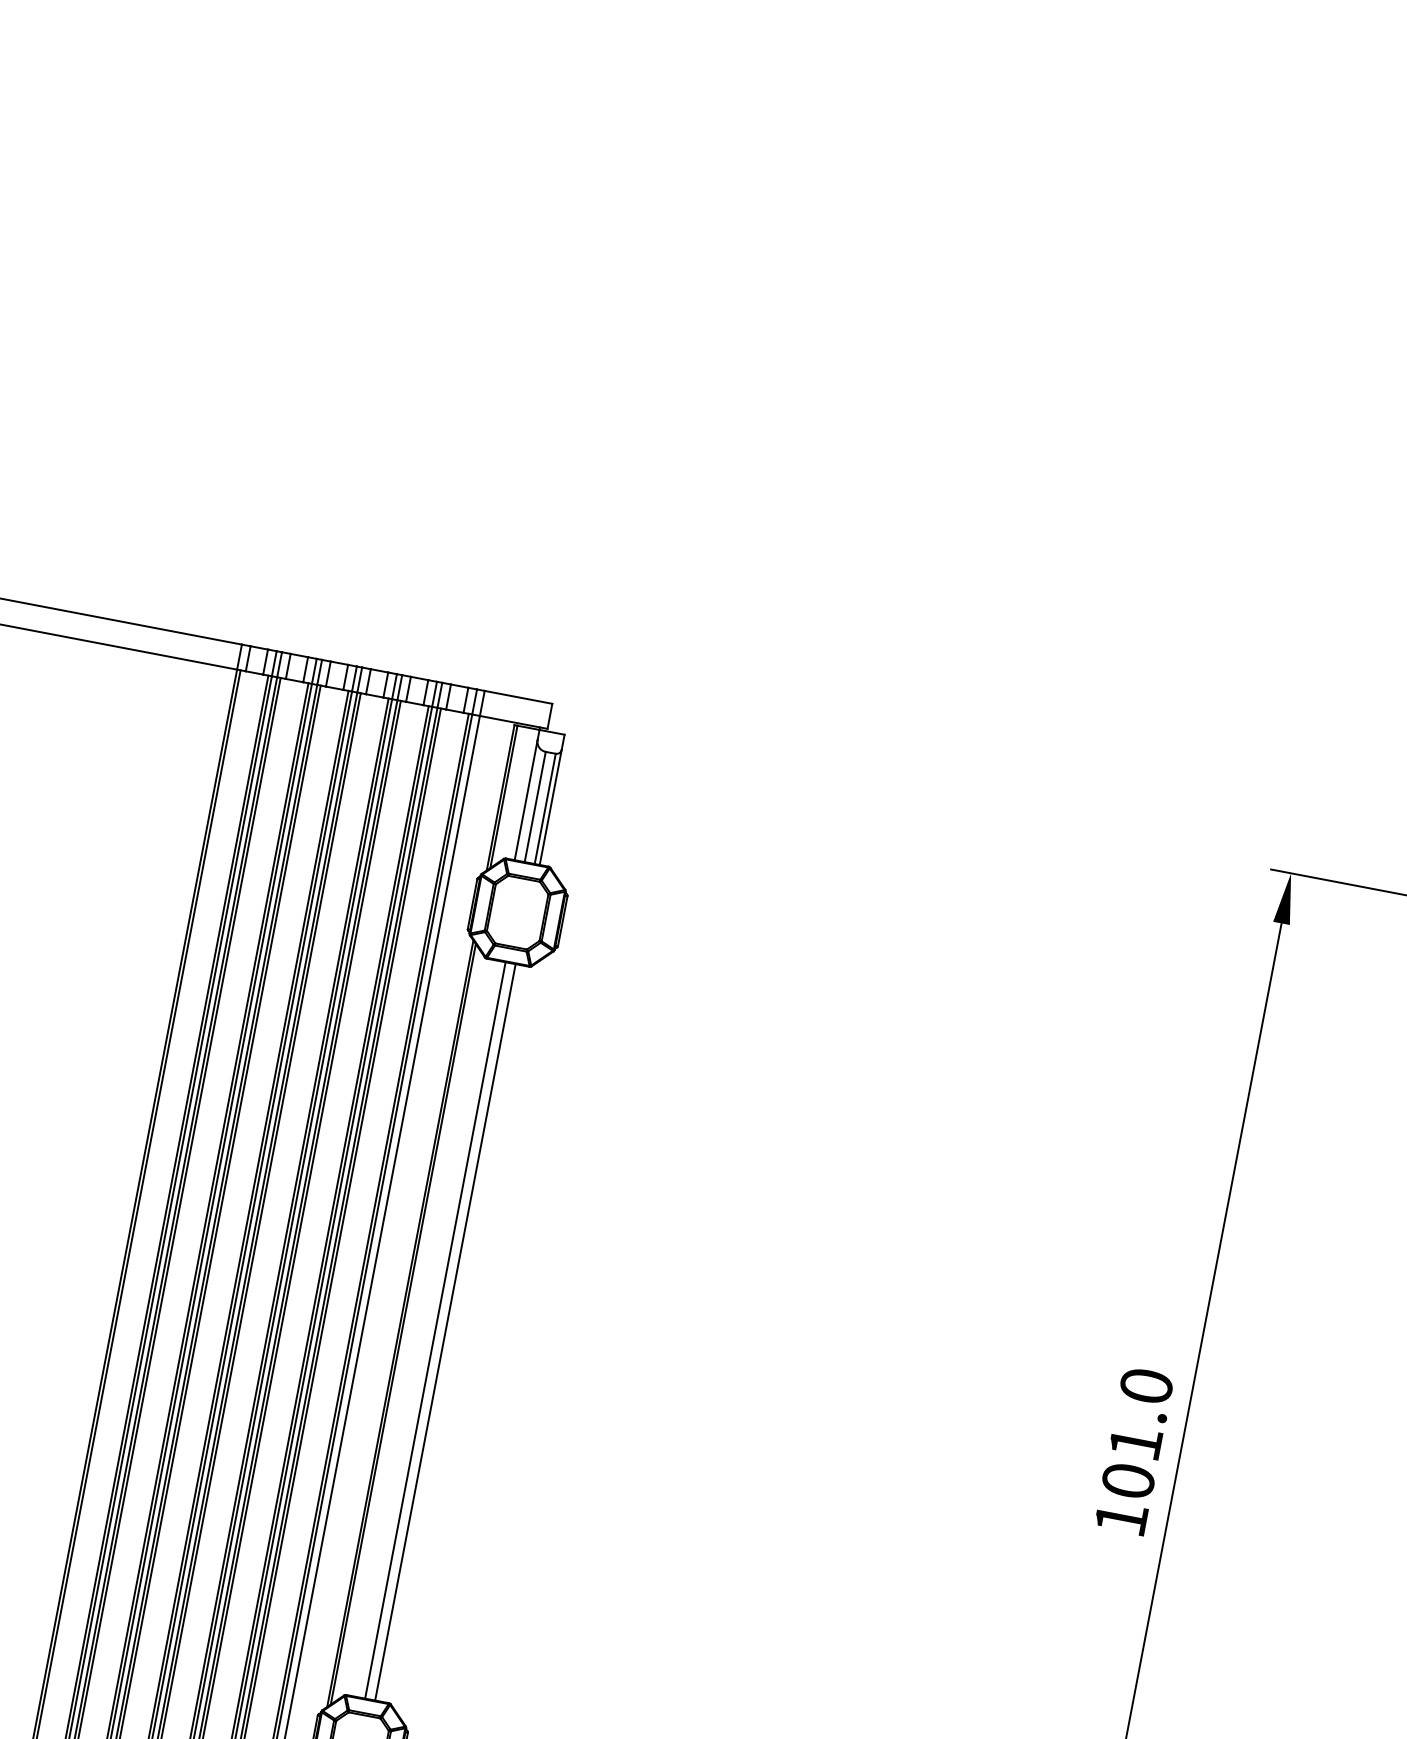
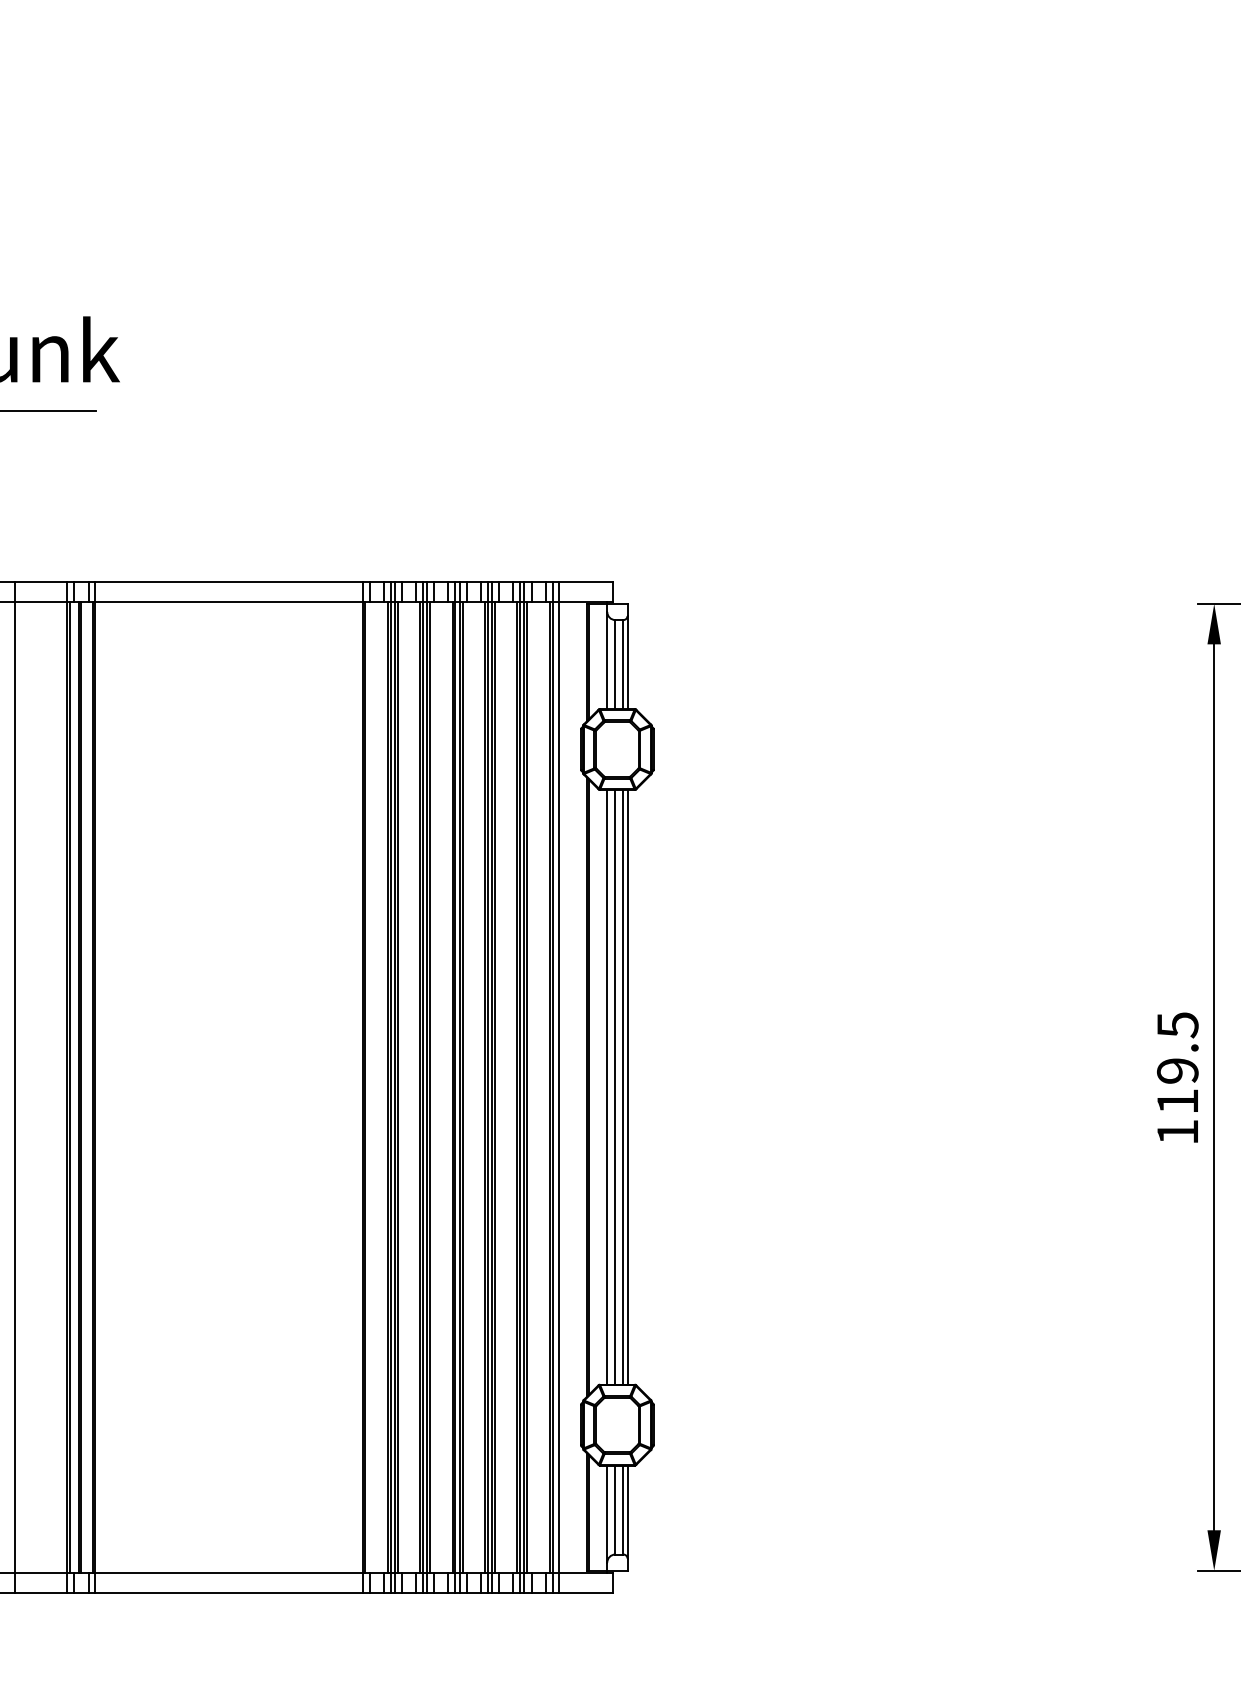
line: (425, 1327) -> (607, 1086), added
line: (450, 1332) -> (627, 1086), added
text: (1137, 1433) -> (1177, 1063), 101.0 -> 119.5

